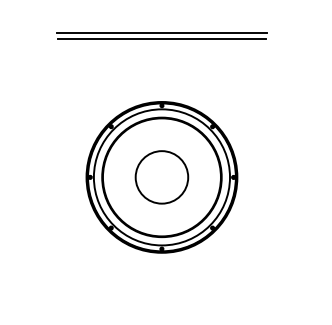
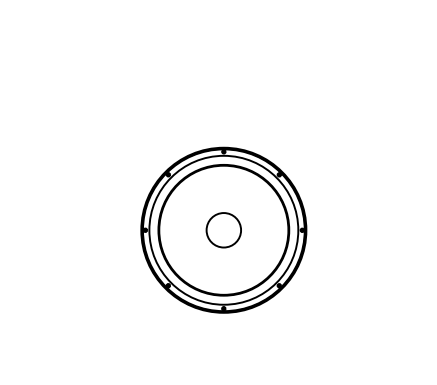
line: (161, 33) -> (223, 72), removed
line: (161, 38) -> (223, 78), removed
circle: (161, 177) -> (223, 230), size x0.6

